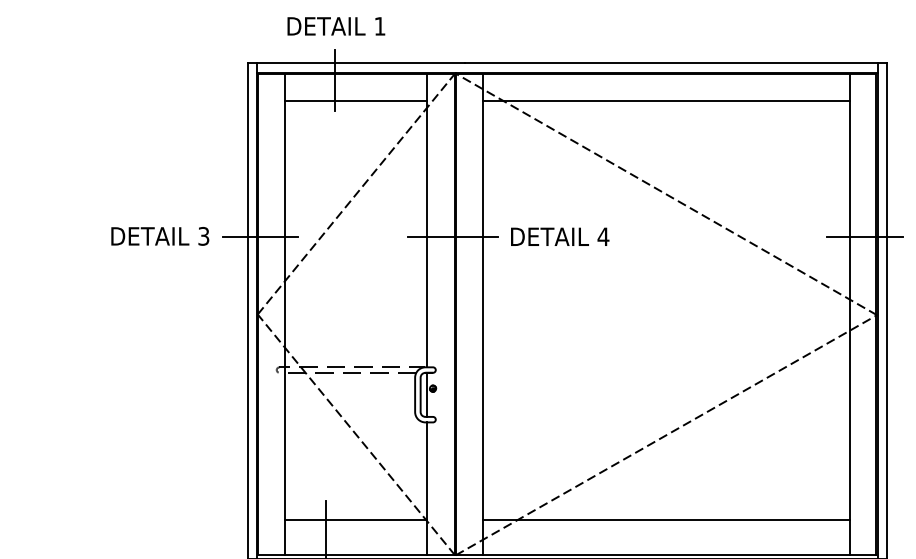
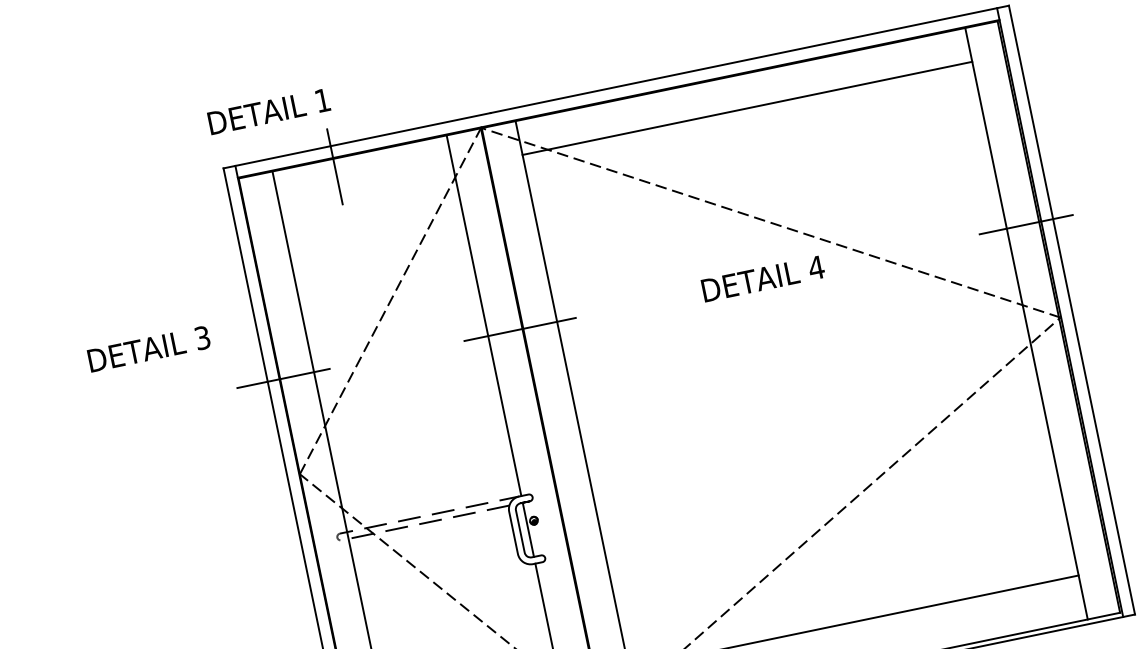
text: (336, 26) -> (269, 111), moved
line: (356, 101) -> (366, 187), removed
text: (160, 236) -> (149, 349), moved
text: (560, 236) -> (763, 278), moved

